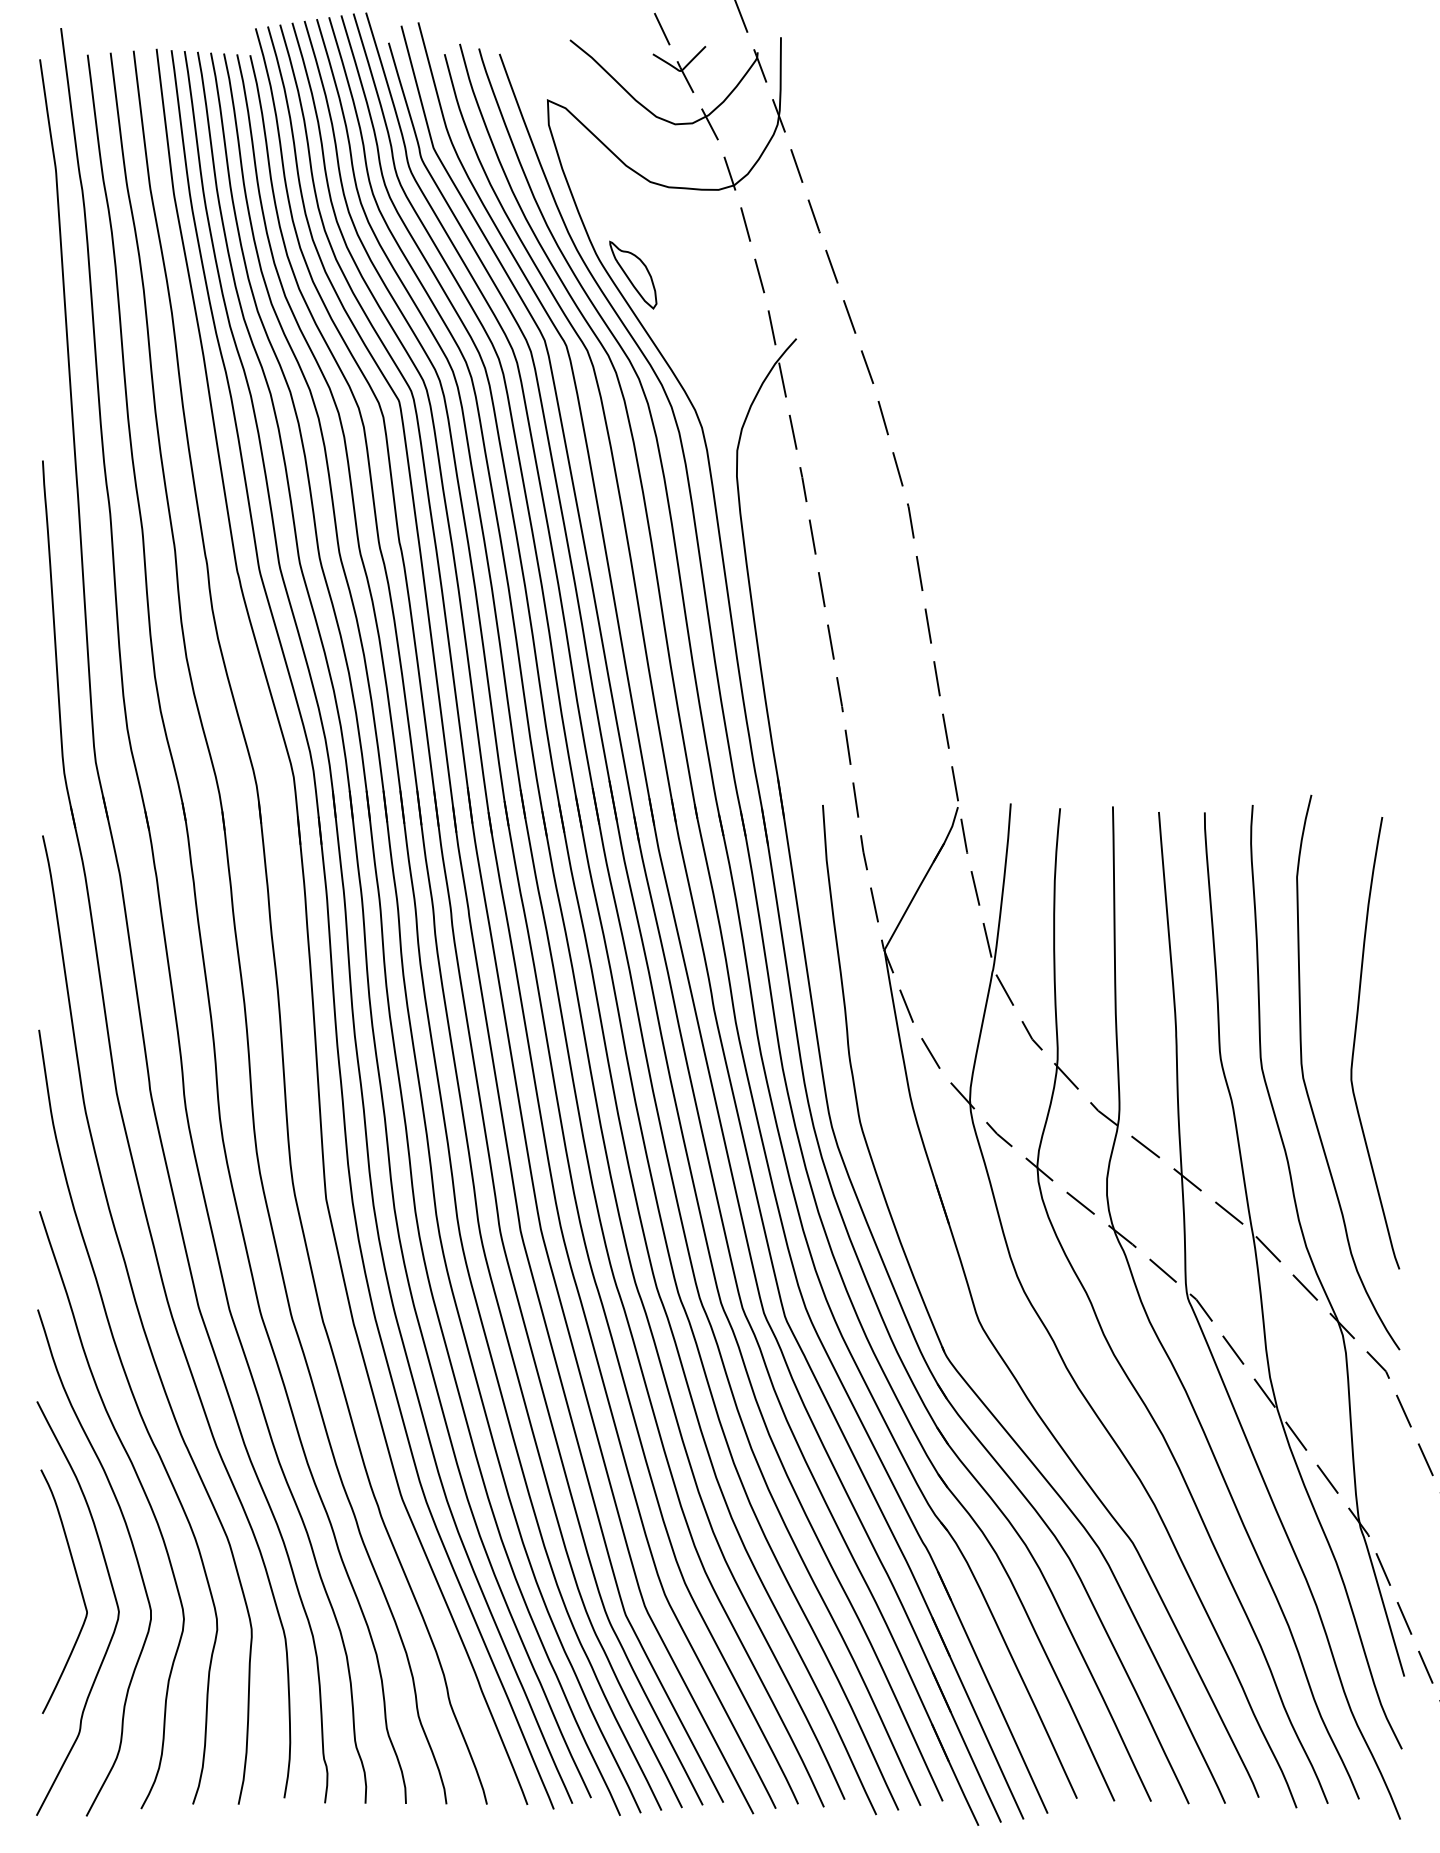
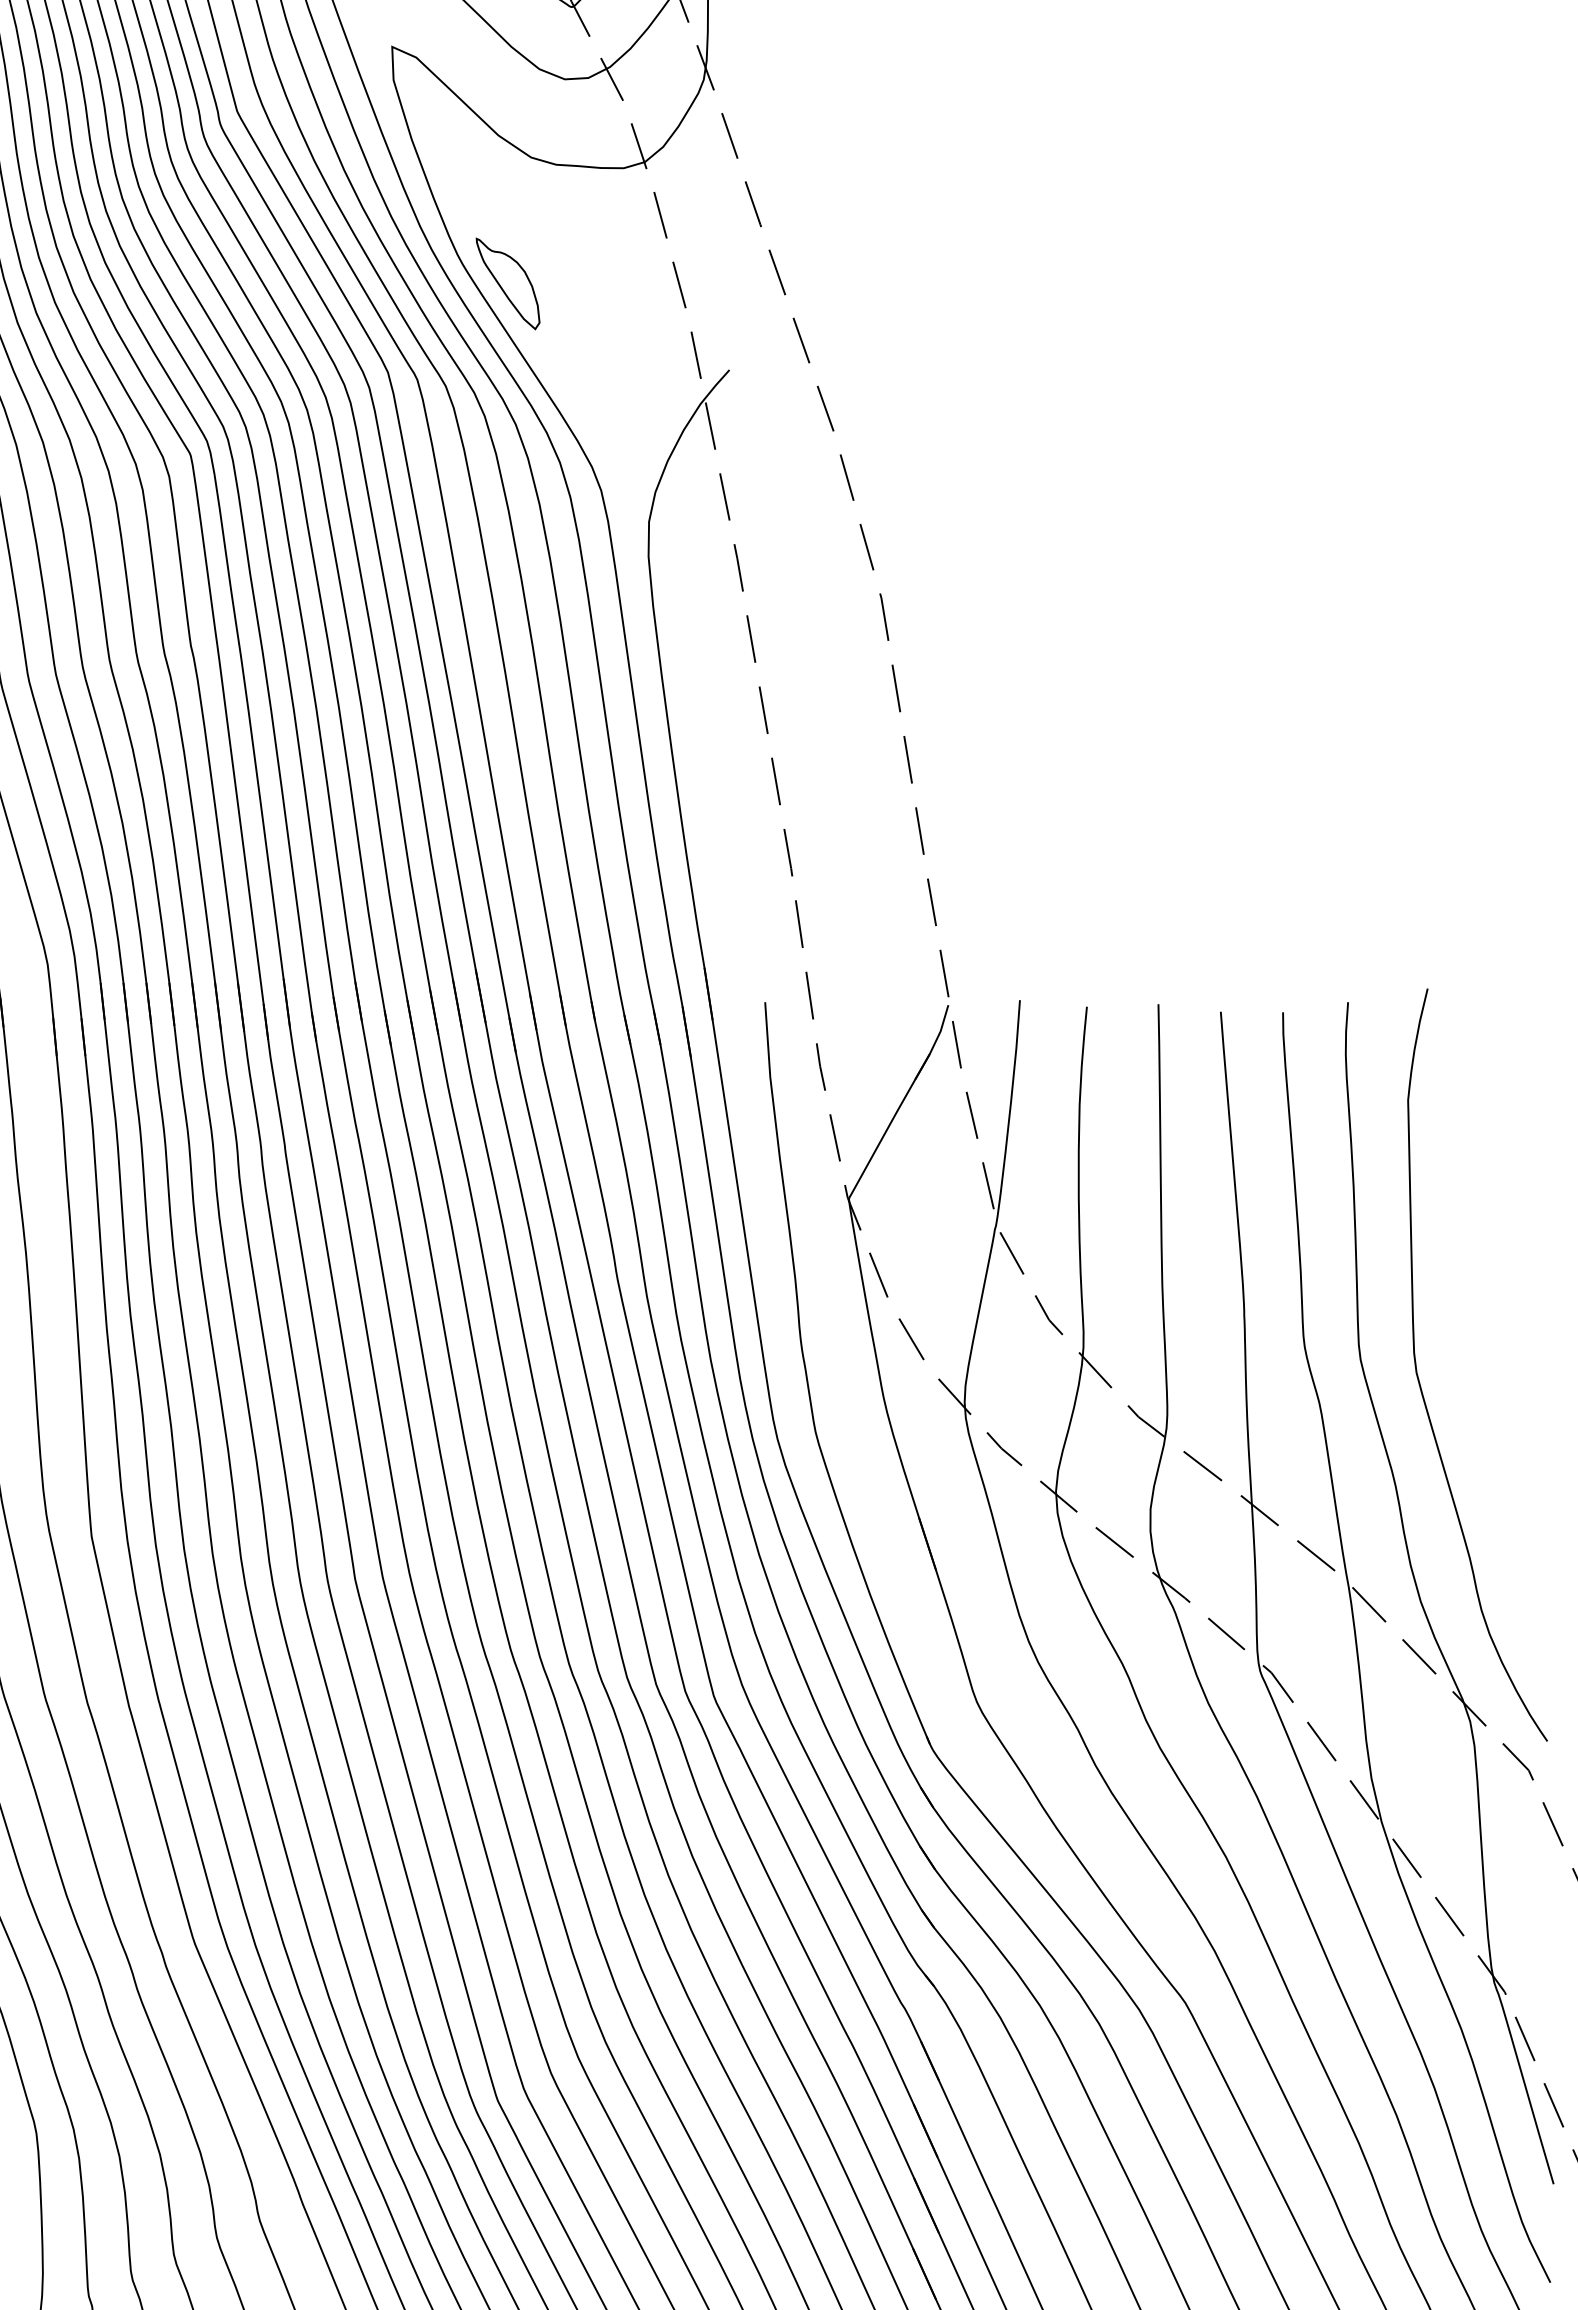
curve: (1355, 1043) -> (1487, 1325), removed

